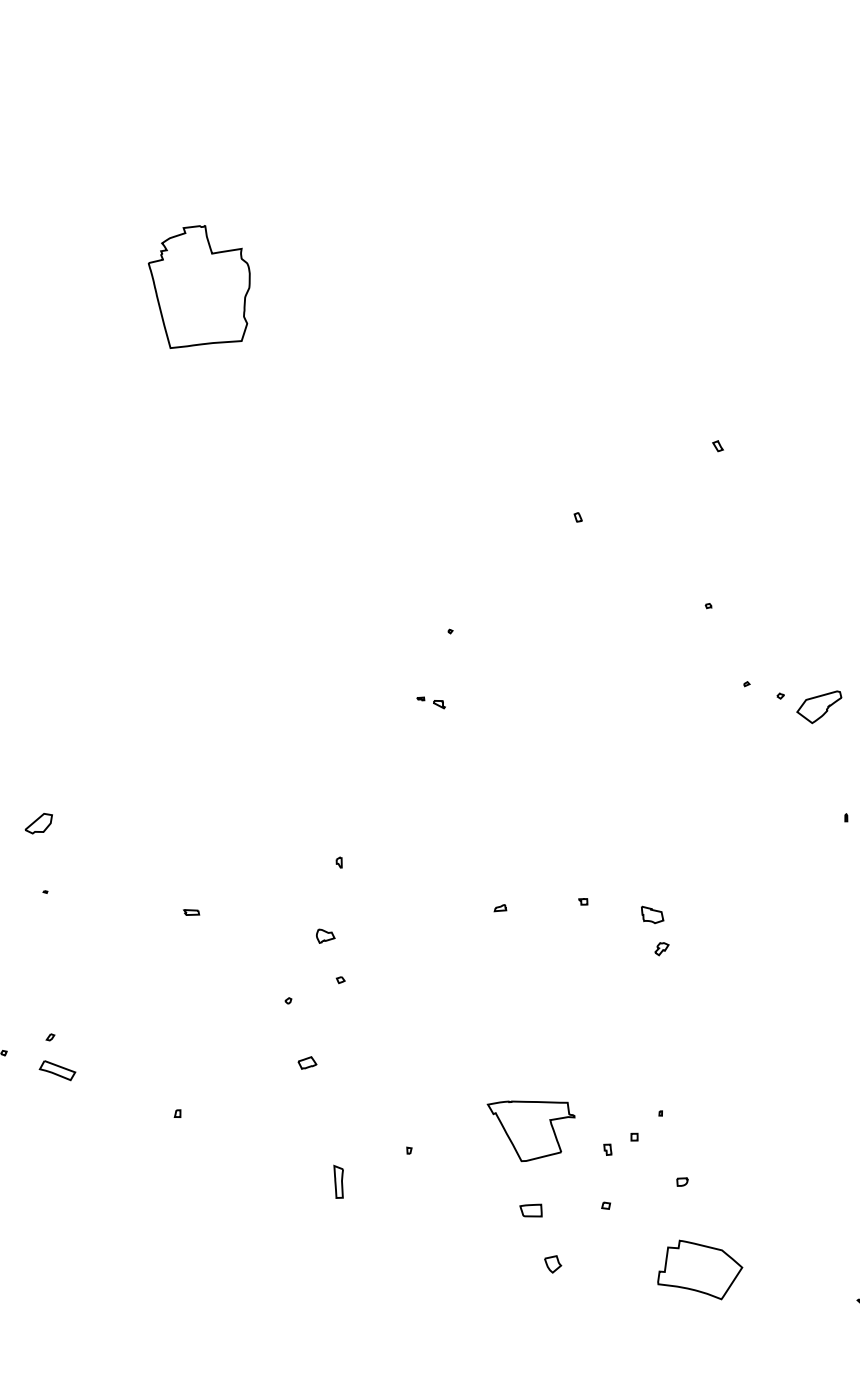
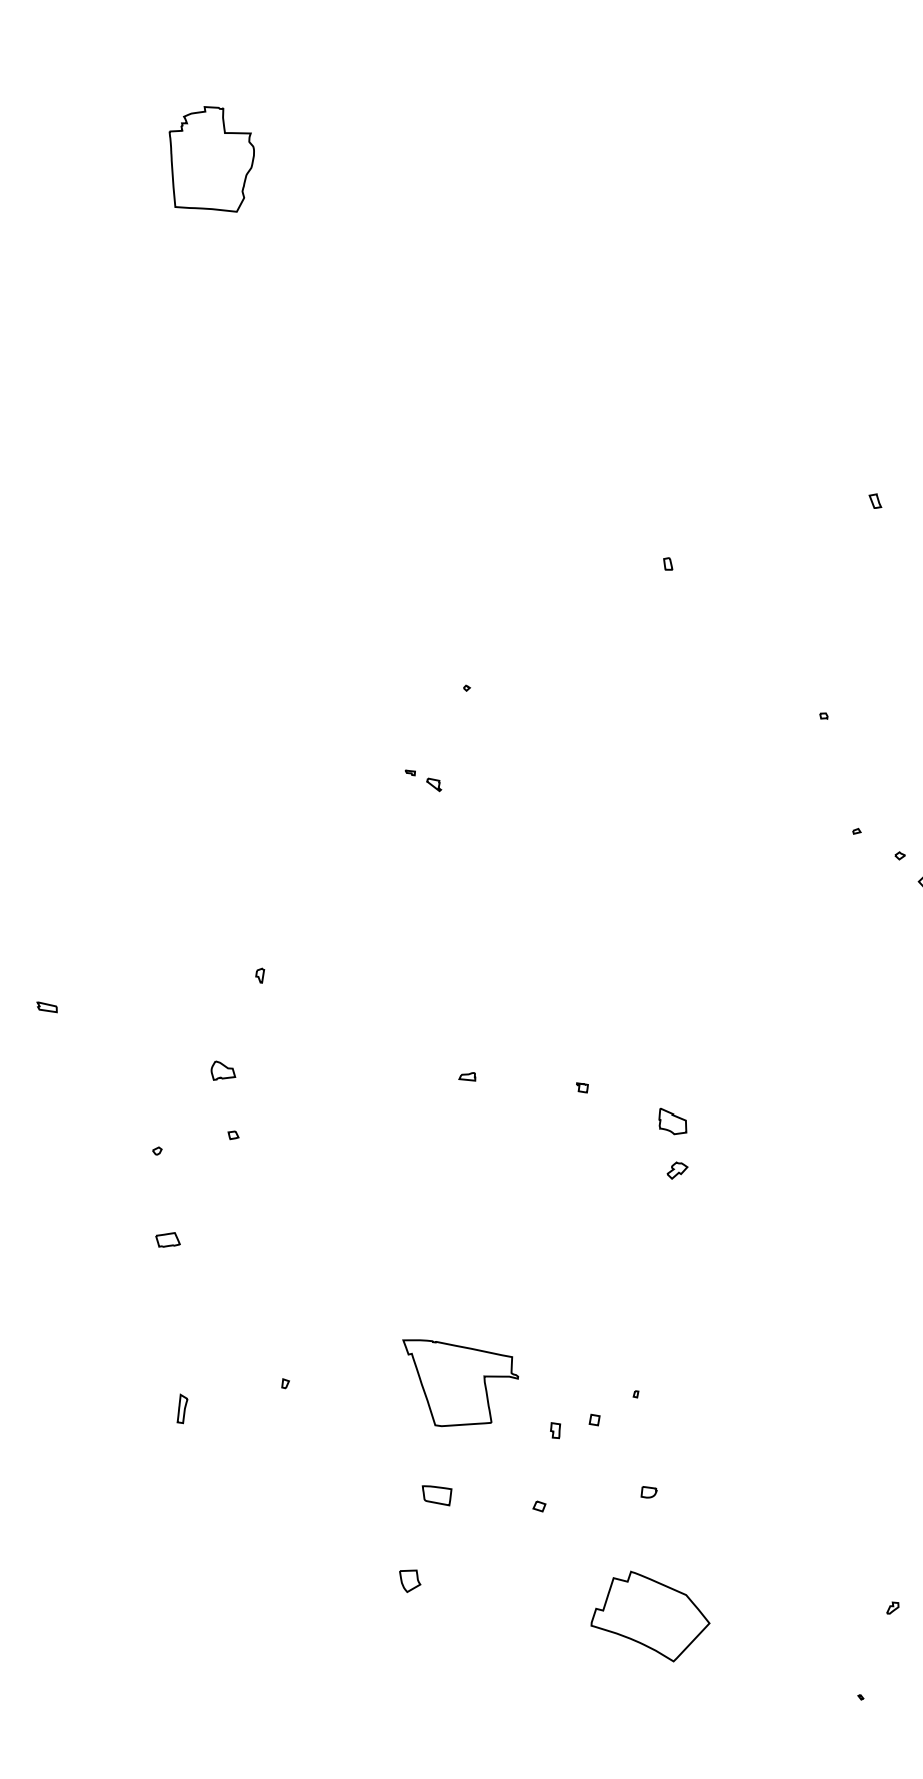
part: (199, 287) -> (209, 159), size x0.62
part: (338, 1181) -> (181, 1408), size x0.62
part: (553, 1264) -> (410, 1581), moved

